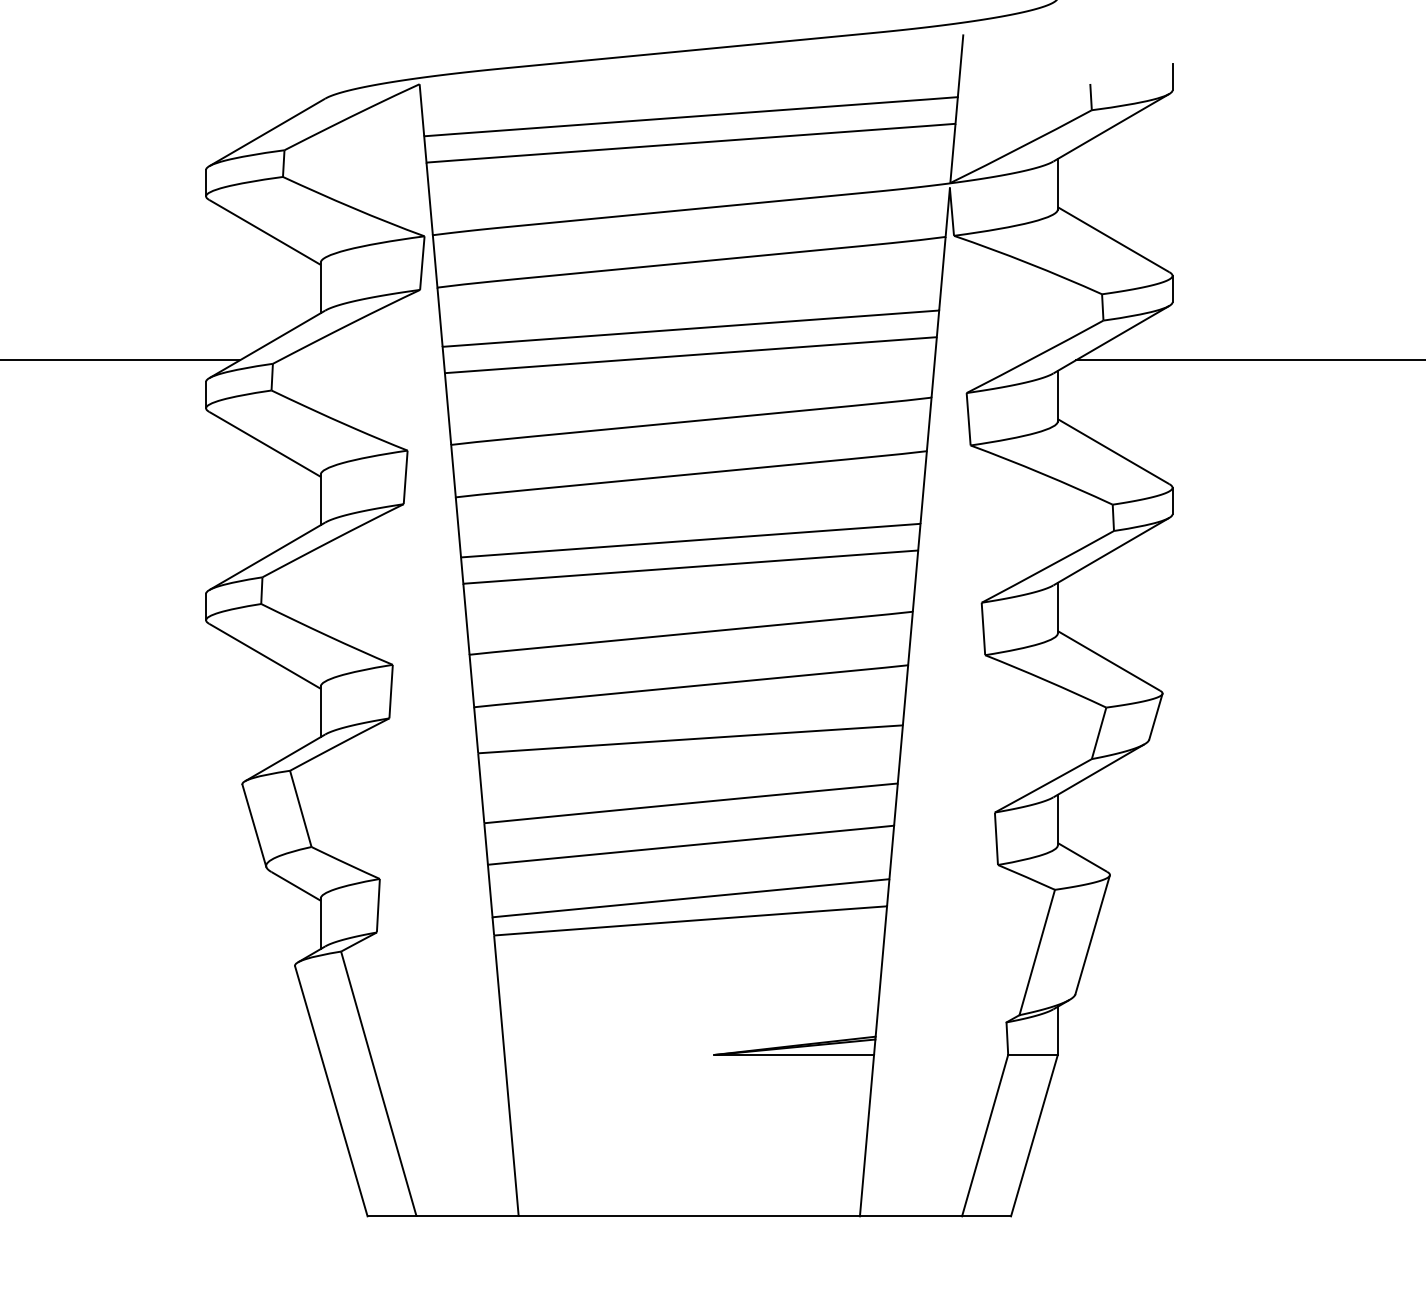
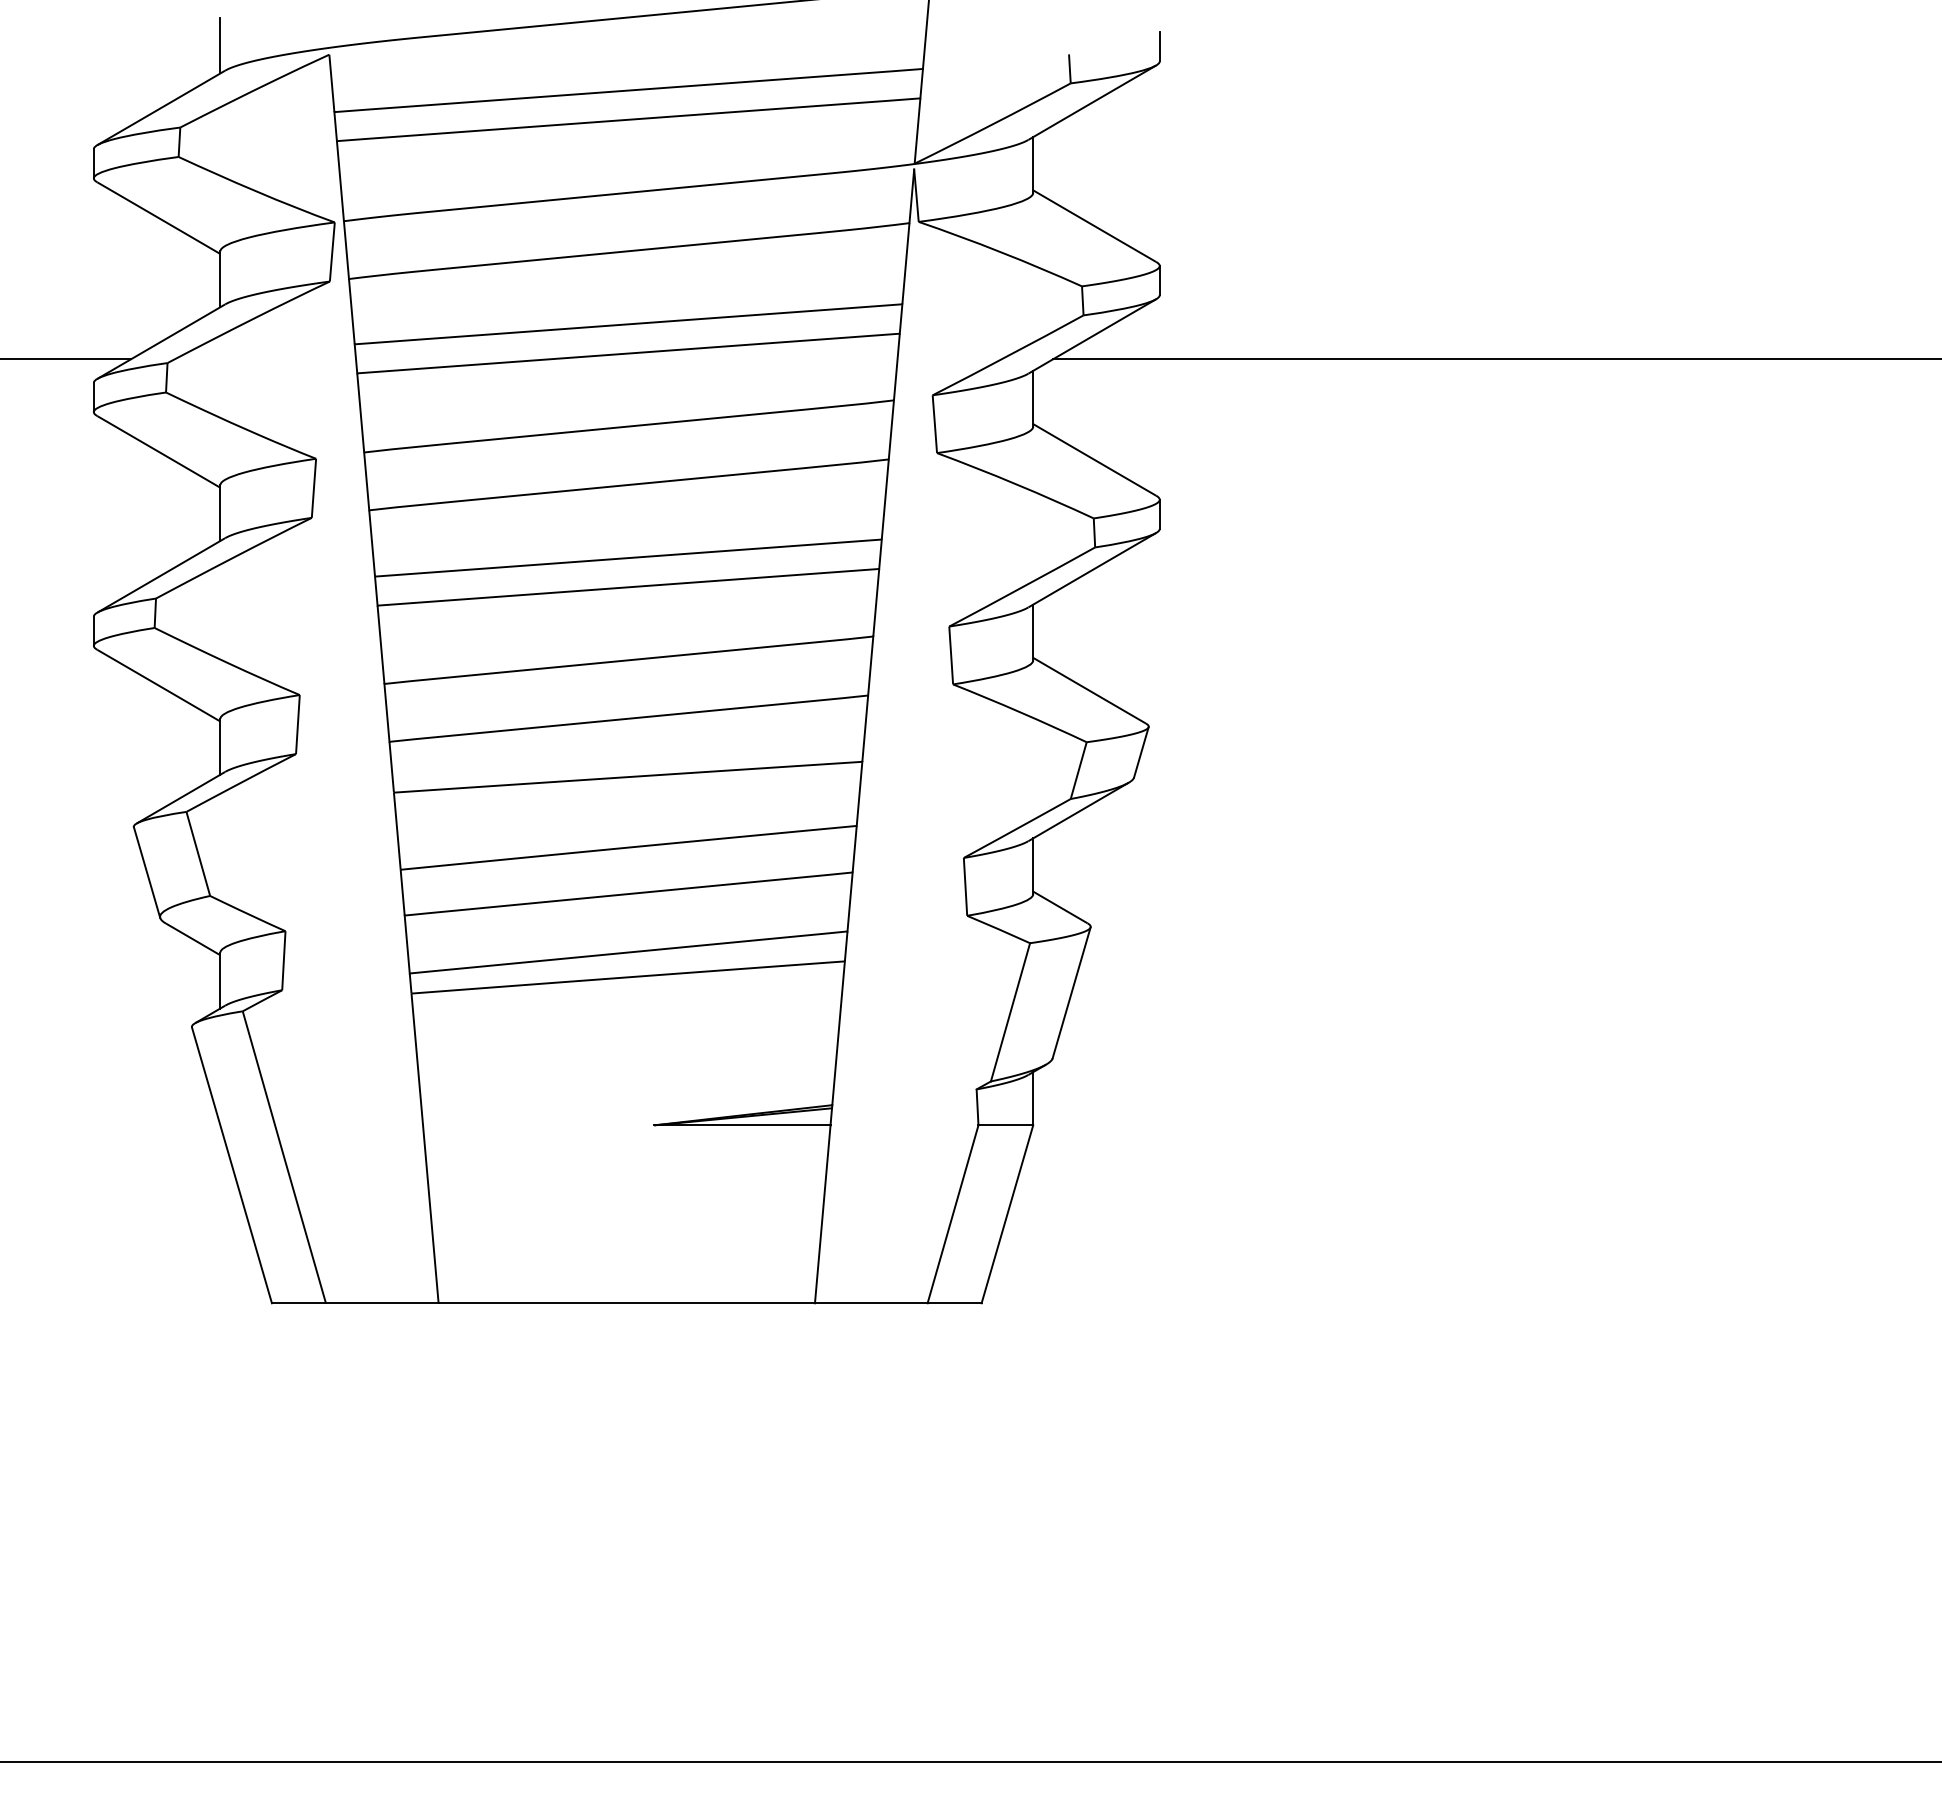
line: (320, 75) -> (220, 45), added

